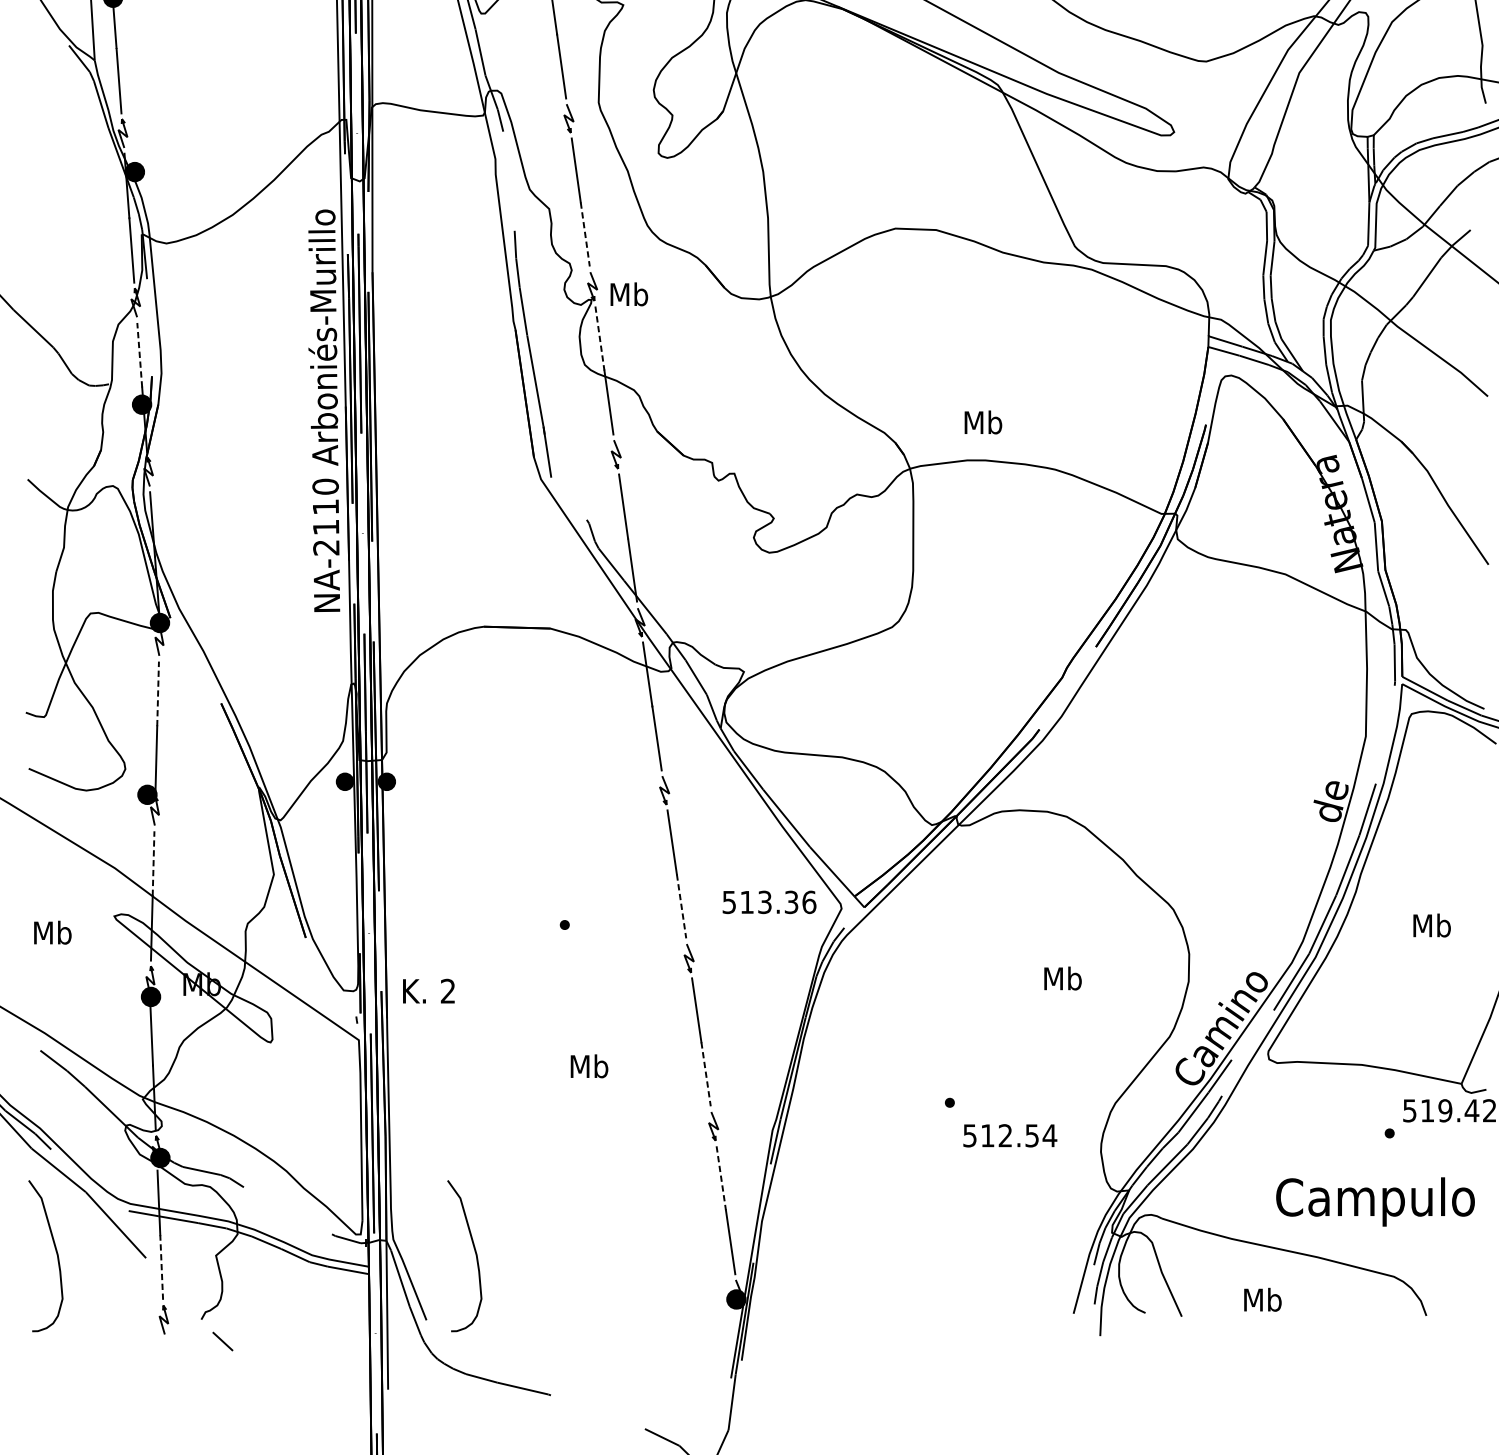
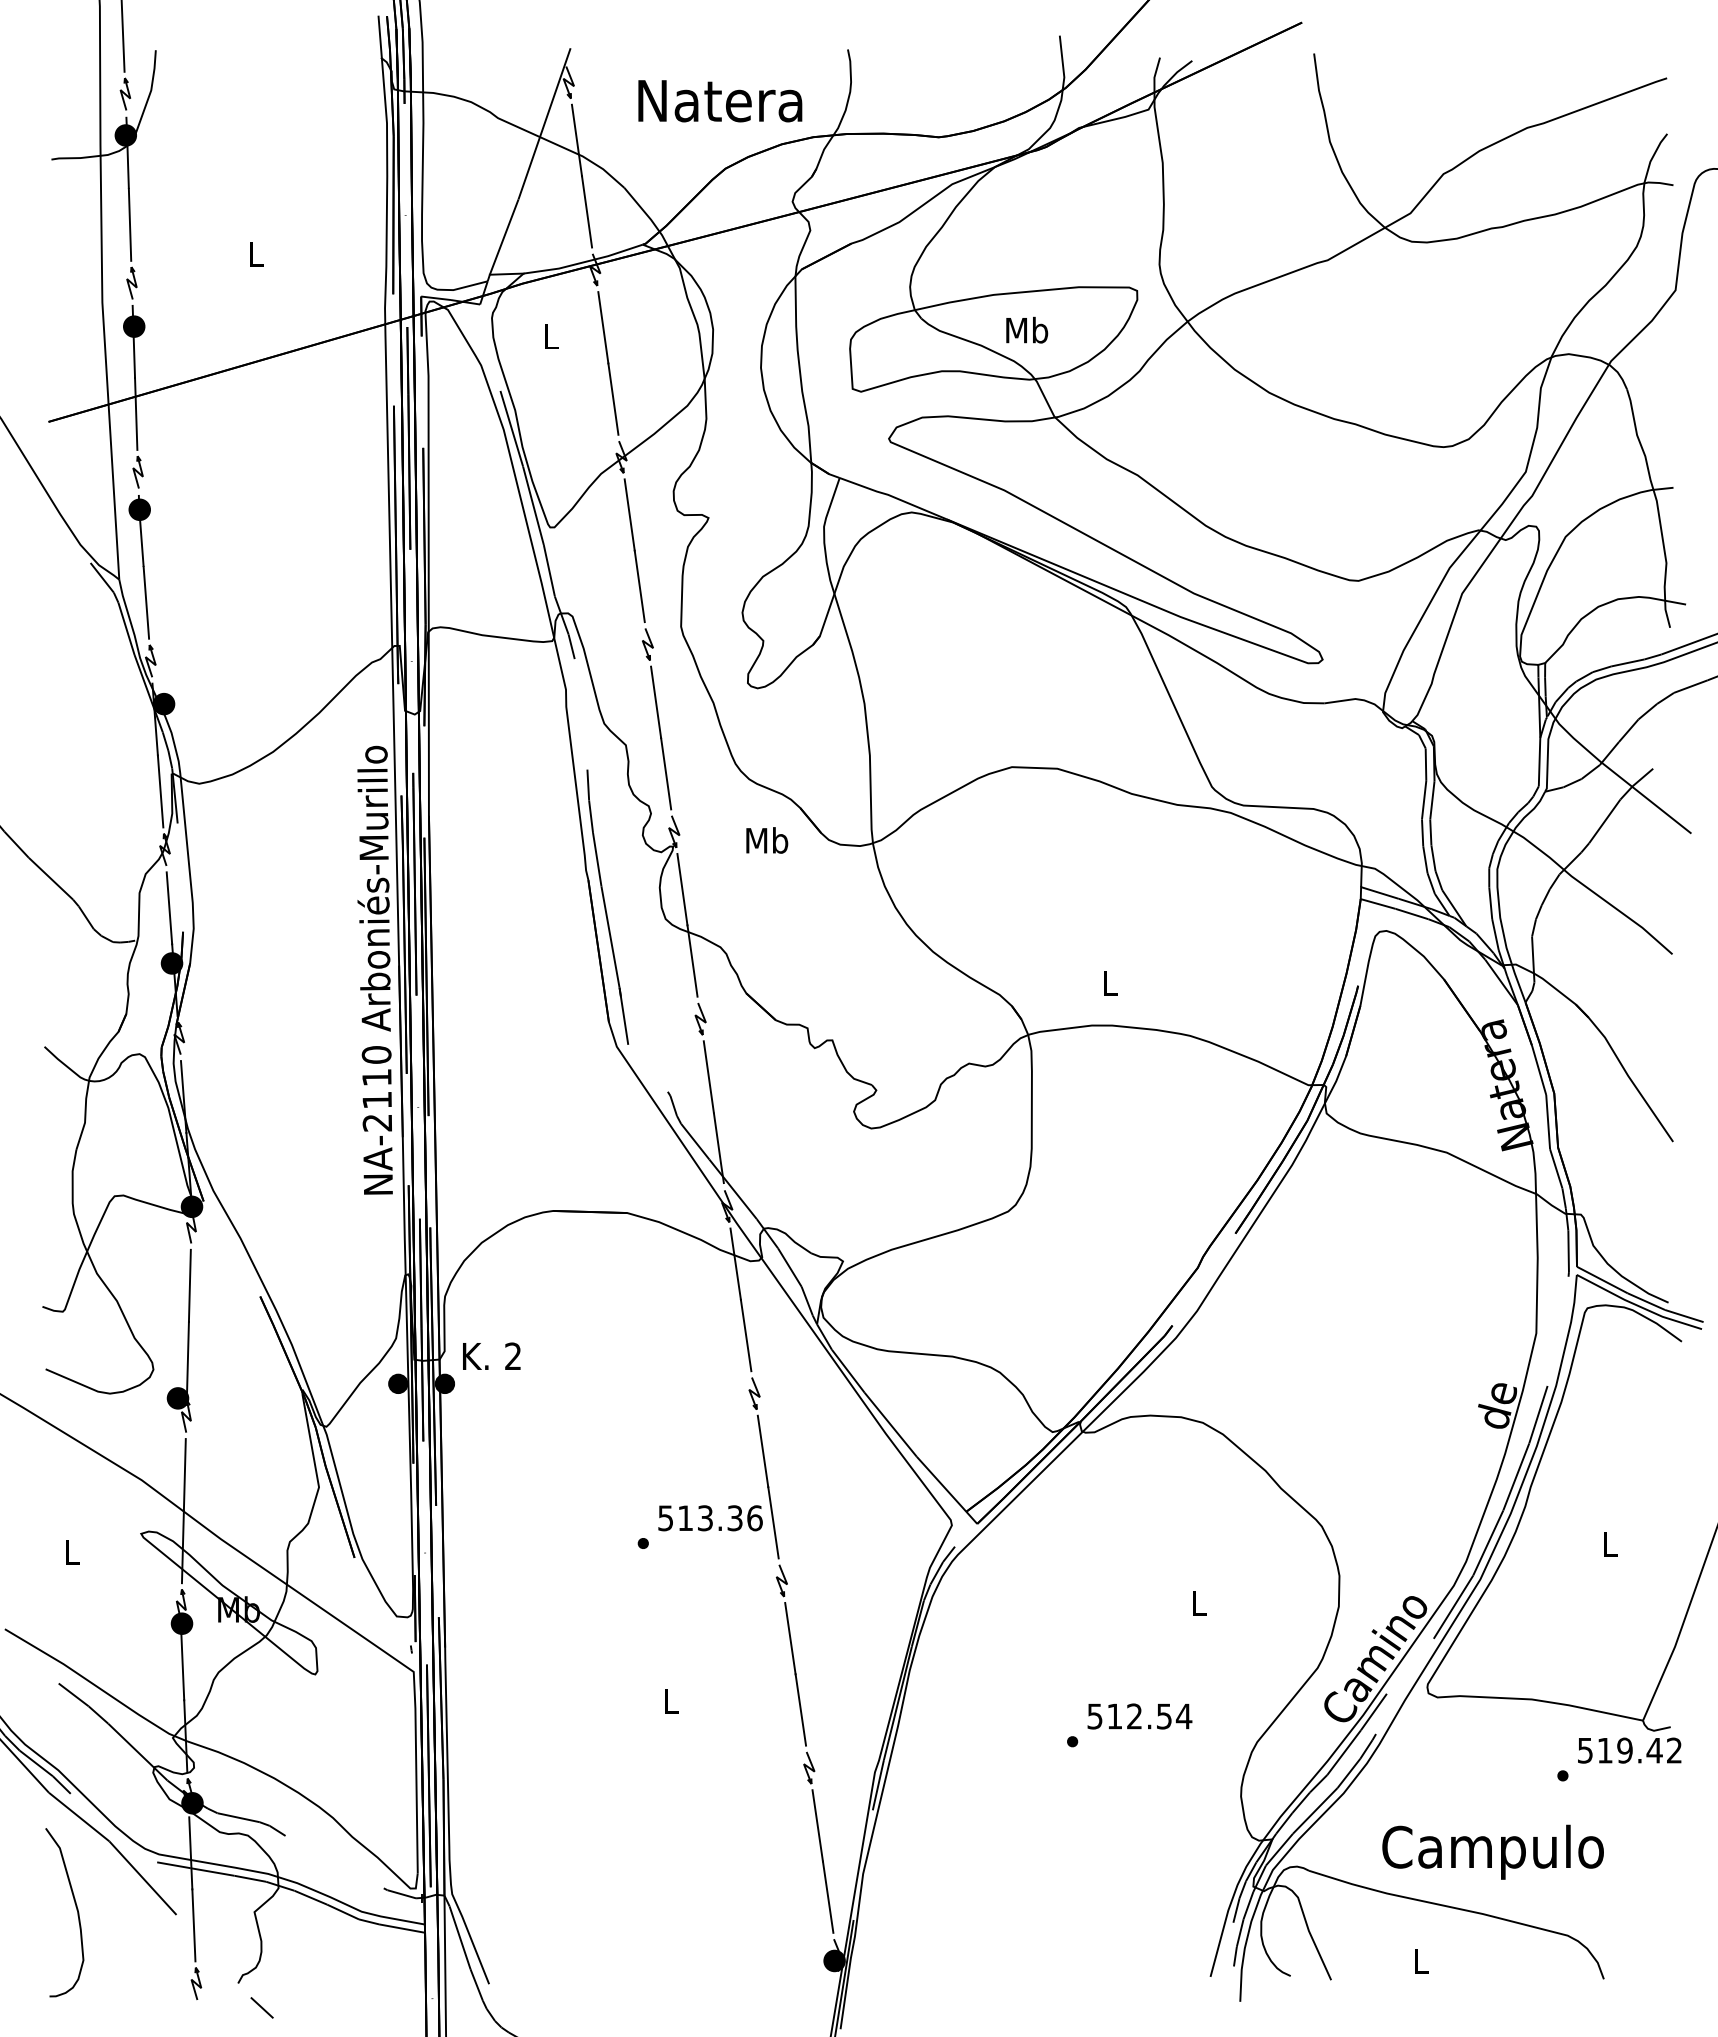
line: (585, 235) -> (666, 774), dashed -> solid
text: (629, 294) -> (767, 840), moved
line: (599, 339) -> (682, 890), dashed -> solid
line: (139, 354) -> (169, 907), dashed -> solid
text: (982, 421) -> (1109, 982), Mb -> L
line: (157, 693) -> (189, 1285), dashed -> solid
line: (153, 863) -> (184, 1474), dashed -> solid
text: (769, 902) -> (710, 1518), moved
line: (681, 907) -> (773, 1523), dashed -> solid
text: (1432, 925) -> (1610, 1543), Mb -> L
text: (52, 932) -> (72, 1551), Mb -> L
text: (1062, 977) -> (1198, 1602), Mb -> L
text: (428, 990) -> (491, 1355), moved
text: (589, 1065) -> (670, 1700), Mb -> L
line: (705, 1074) -> (800, 1710), dashed -> solid
text: (1009, 1135) -> (1139, 1716), moved
line: (721, 1178) -> (817, 1826), dashed -> solid
text: (1374, 1201) -> (1492, 1851), moved
curve: (475, 1254) -> (543, 1910), removed
line: (161, 1266) -> (193, 1924), dashed -> solid
text: (1262, 1299) -> (1421, 1961), Mb -> L

